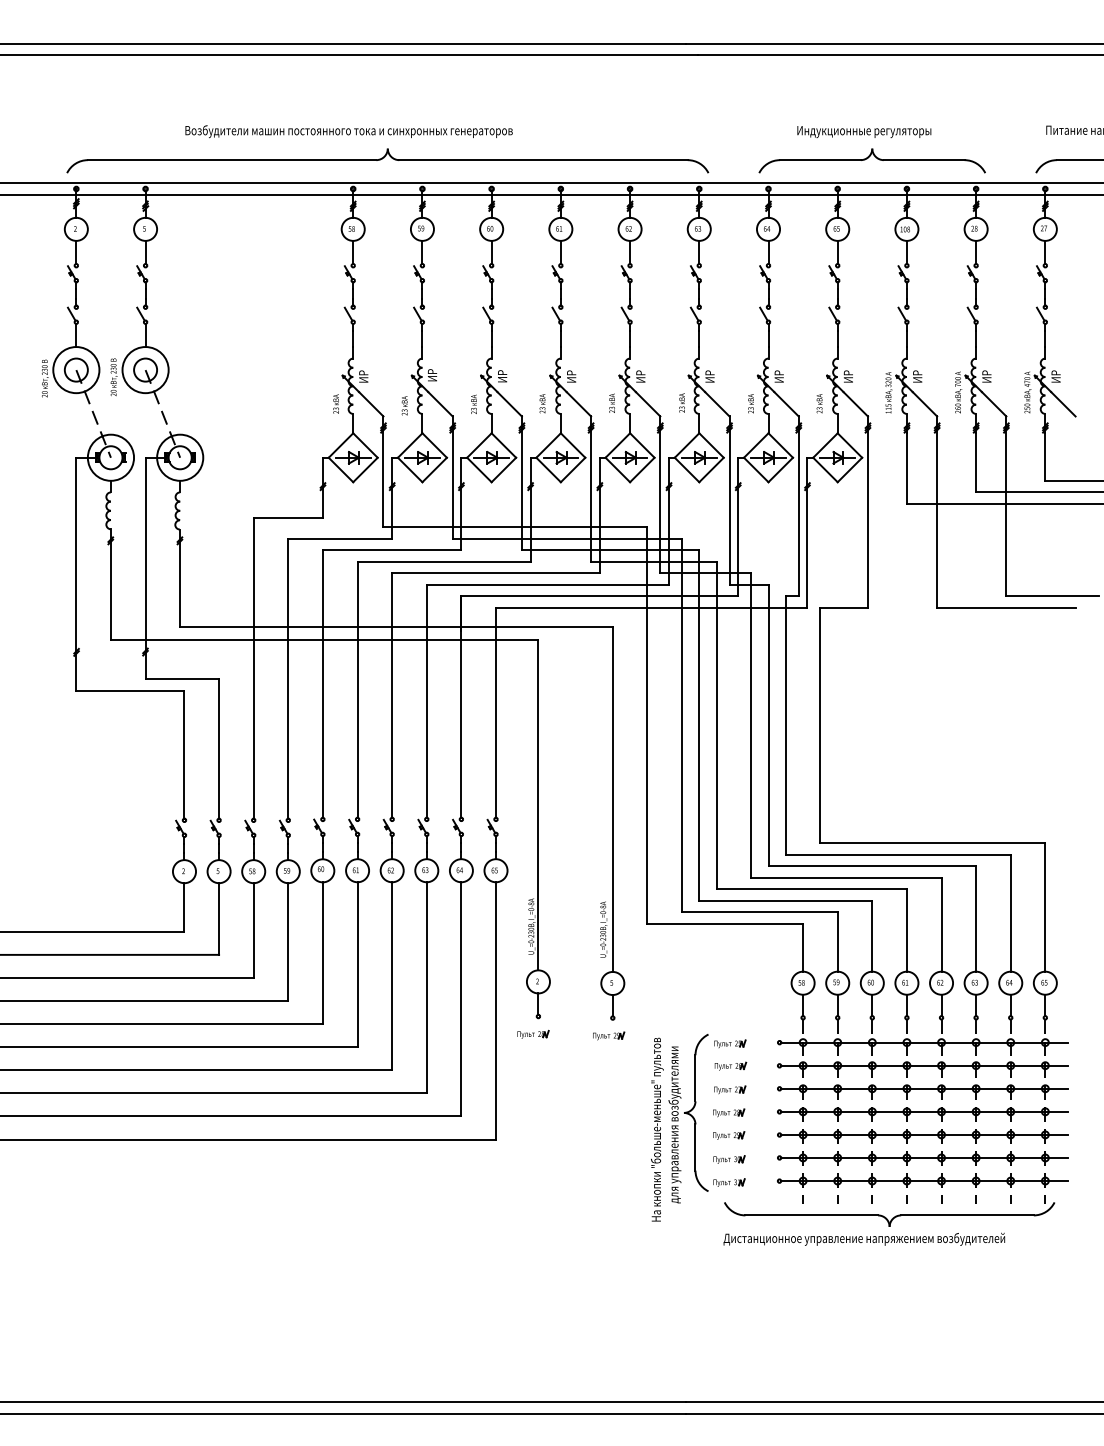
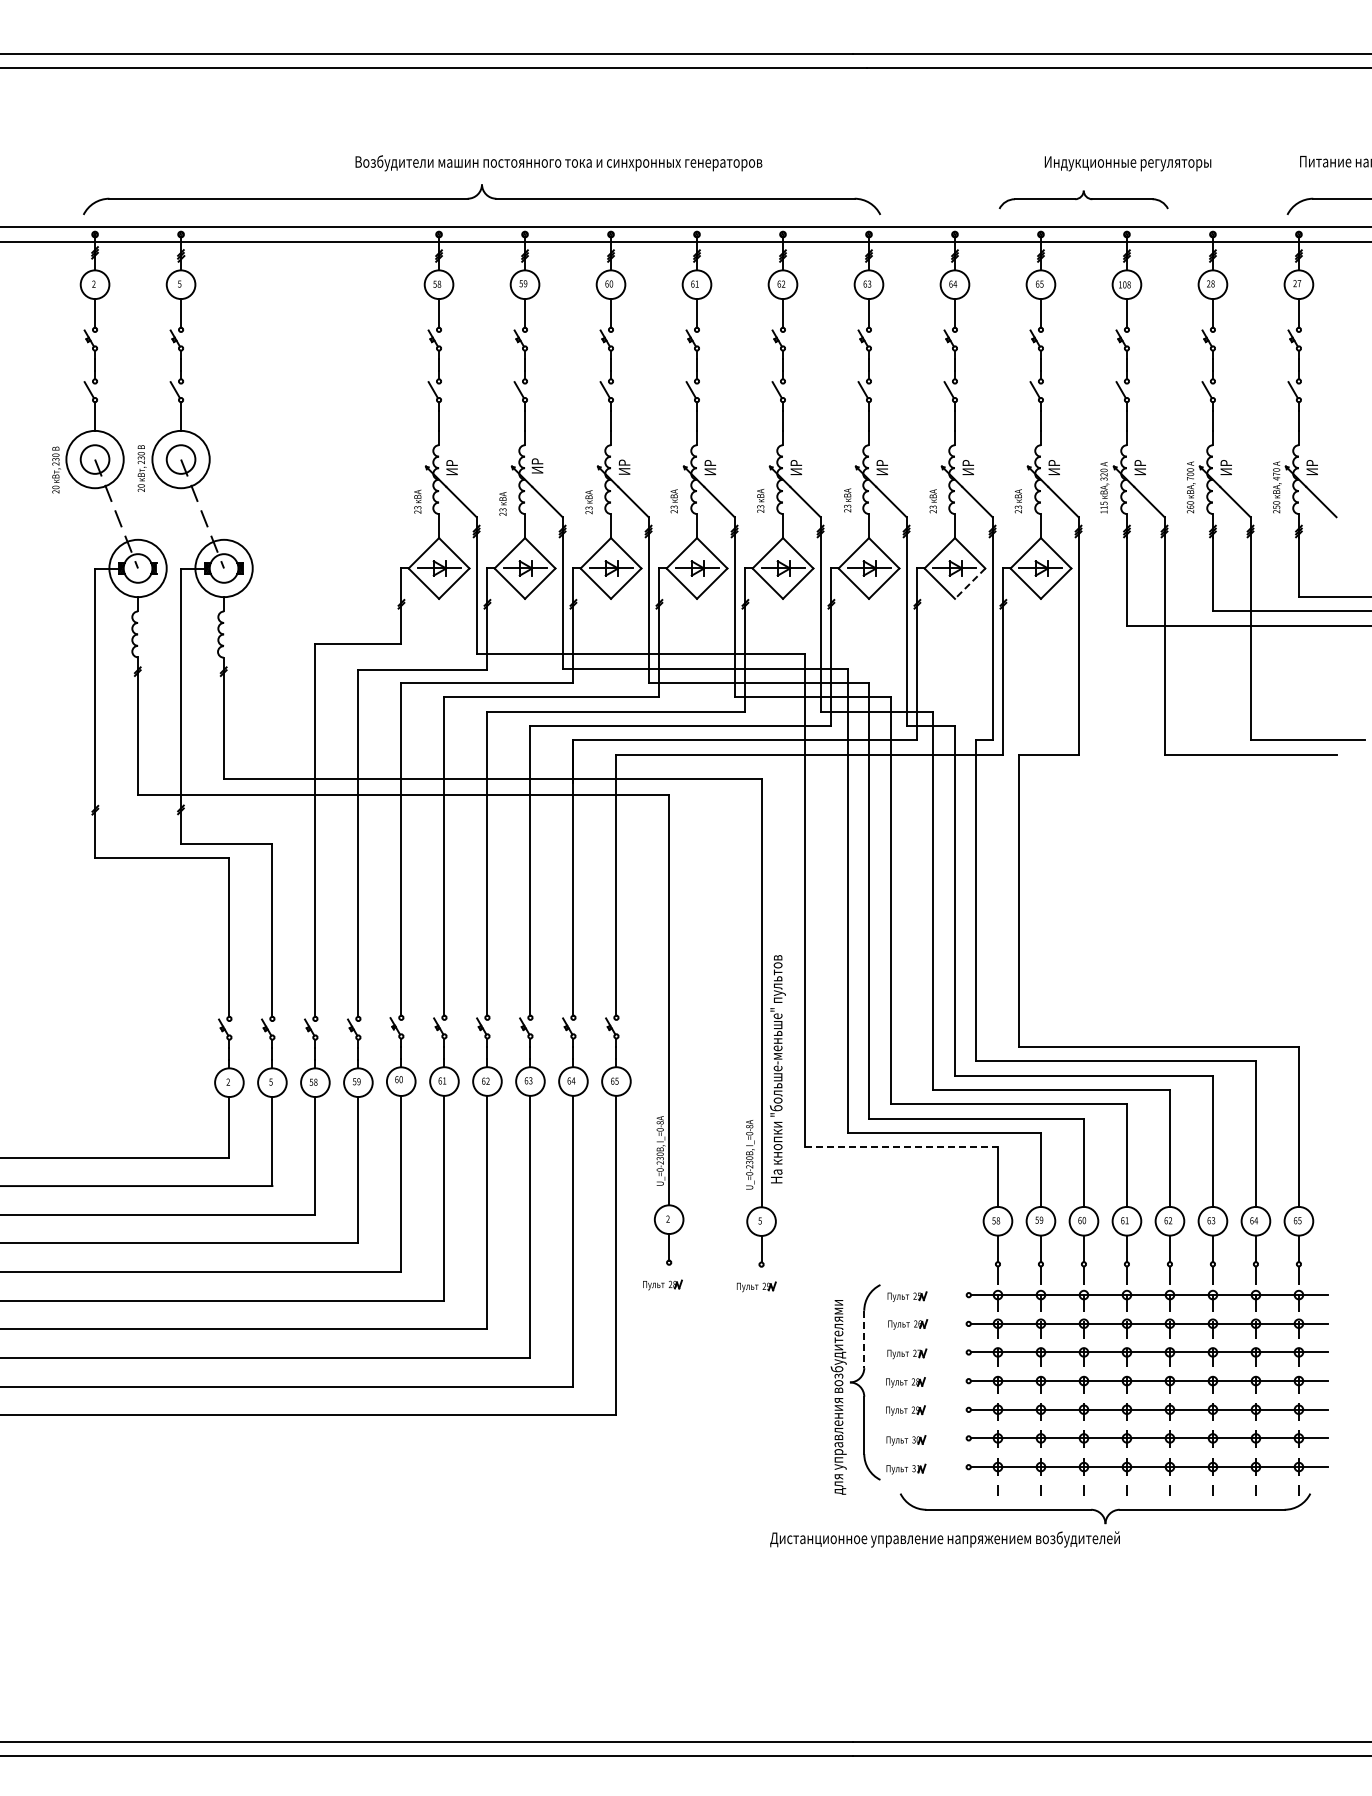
text: (348, 131) -> (558, 163), moved
text: (863, 131) -> (1127, 163), moved
part: (871, 160) -> (1083, 199), size x0.6
line: (780, 470) -> (969, 584), solid -> dashed
line: (725, 923) -> (901, 1147), solid -> dashed
line: (695, 1078) -> (864, 1339), solid -> dashed
text: (657, 1129) -> (777, 1069), moved
text: (863, 1239) -> (944, 1539), moved

